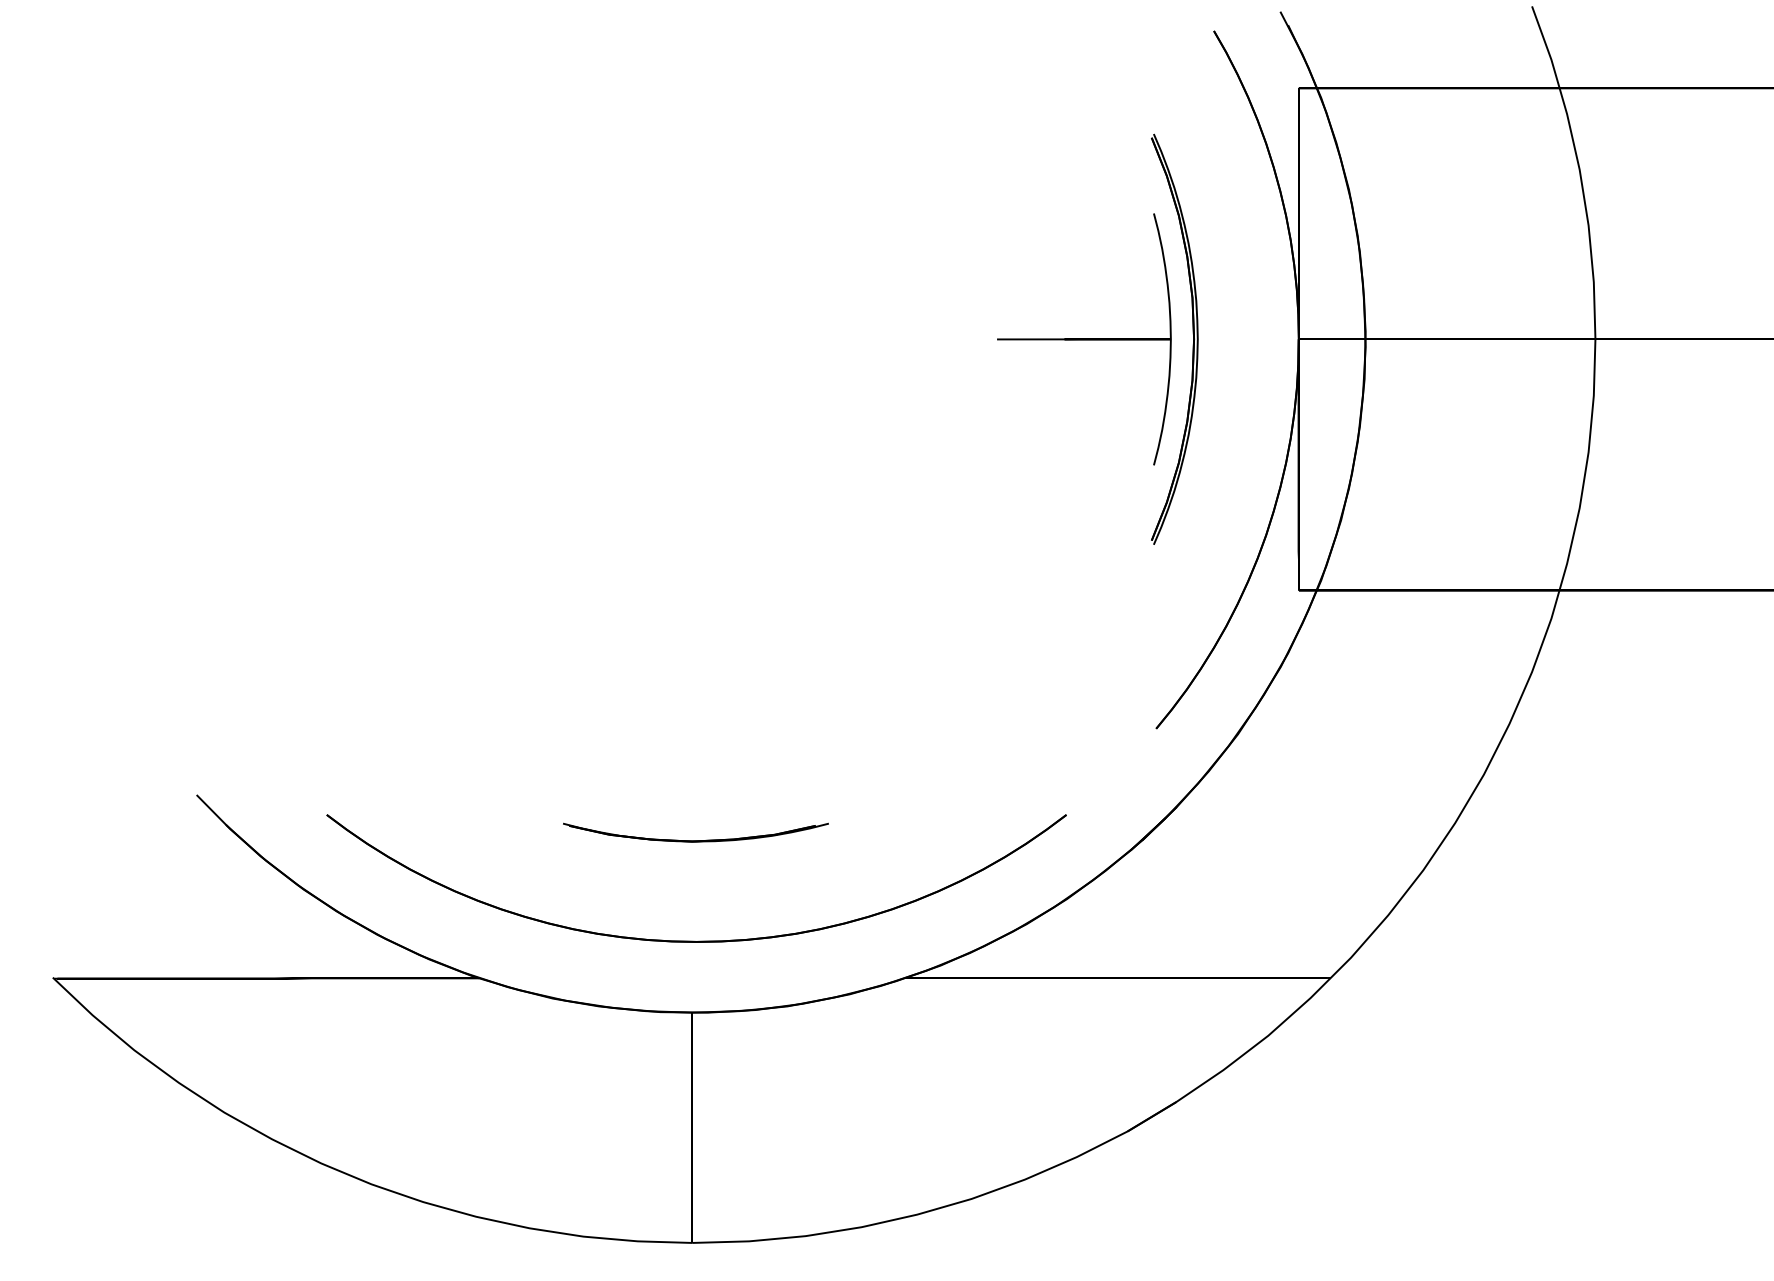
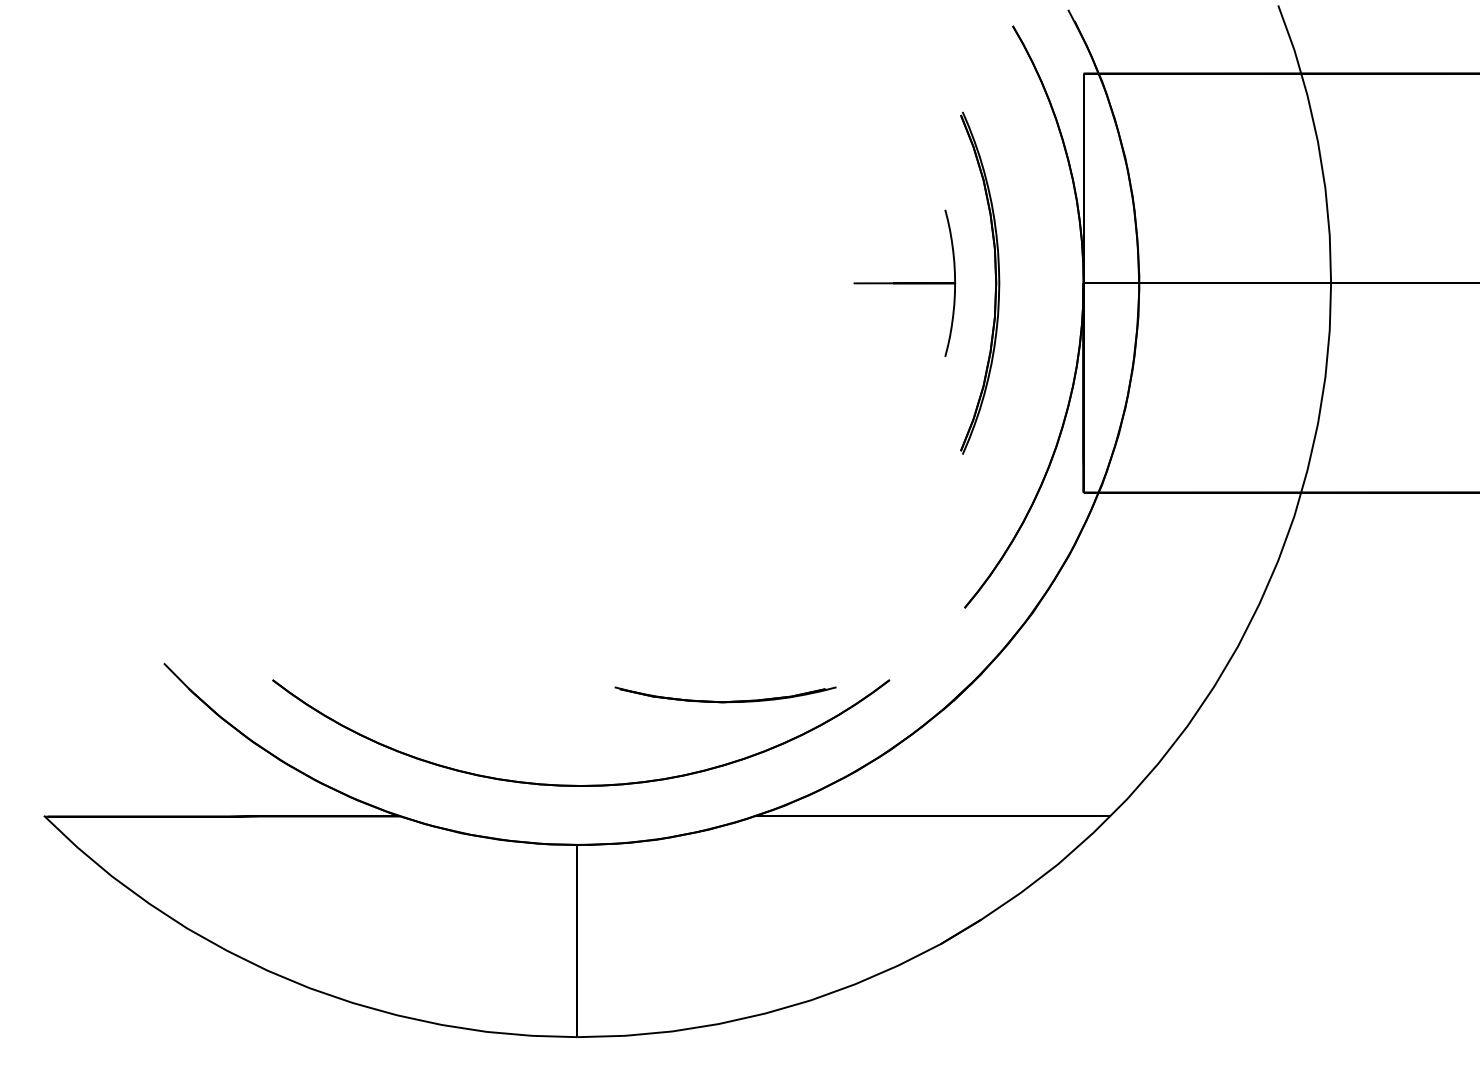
part: (1084, 339) -> (904, 283), size x0.7
part: (695, 840) -> (725, 701), moved

